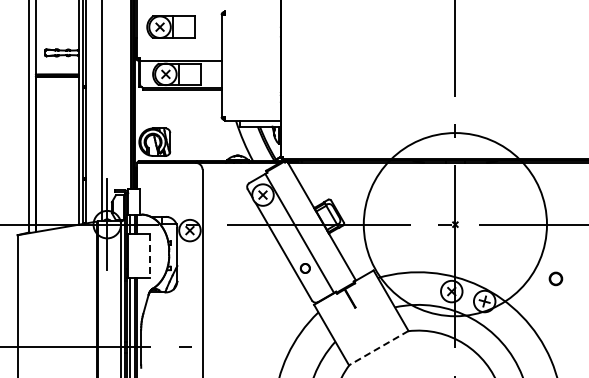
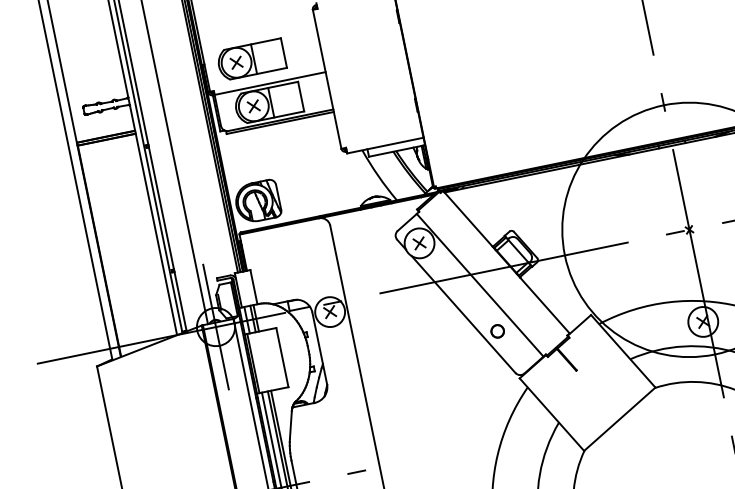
part: (170, 26) -> (250, 58), moved
line: (149, 255) -> (282, 357), dashed -> solid
line: (378, 348) -> (619, 419), dashed -> solid

